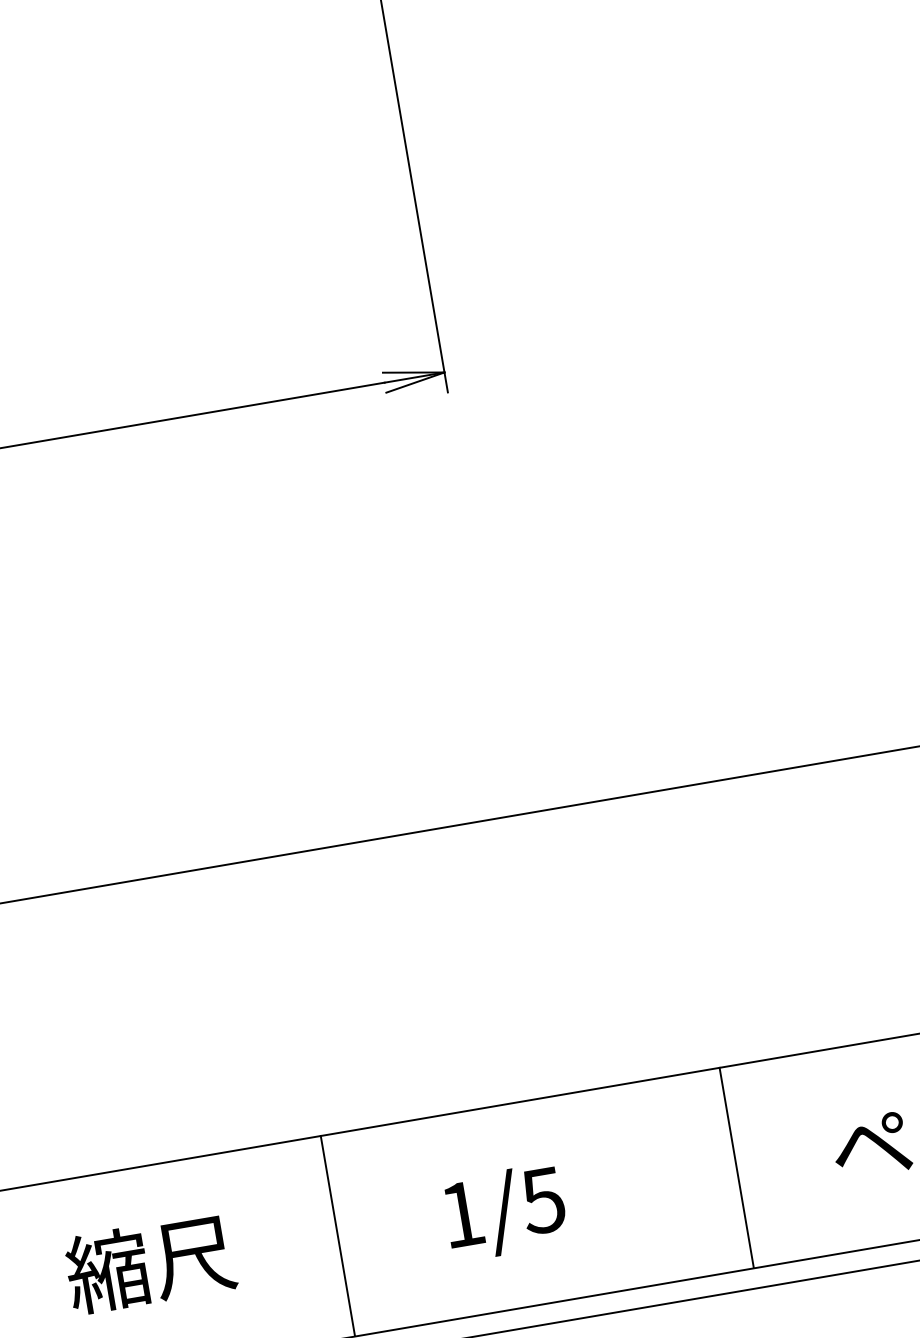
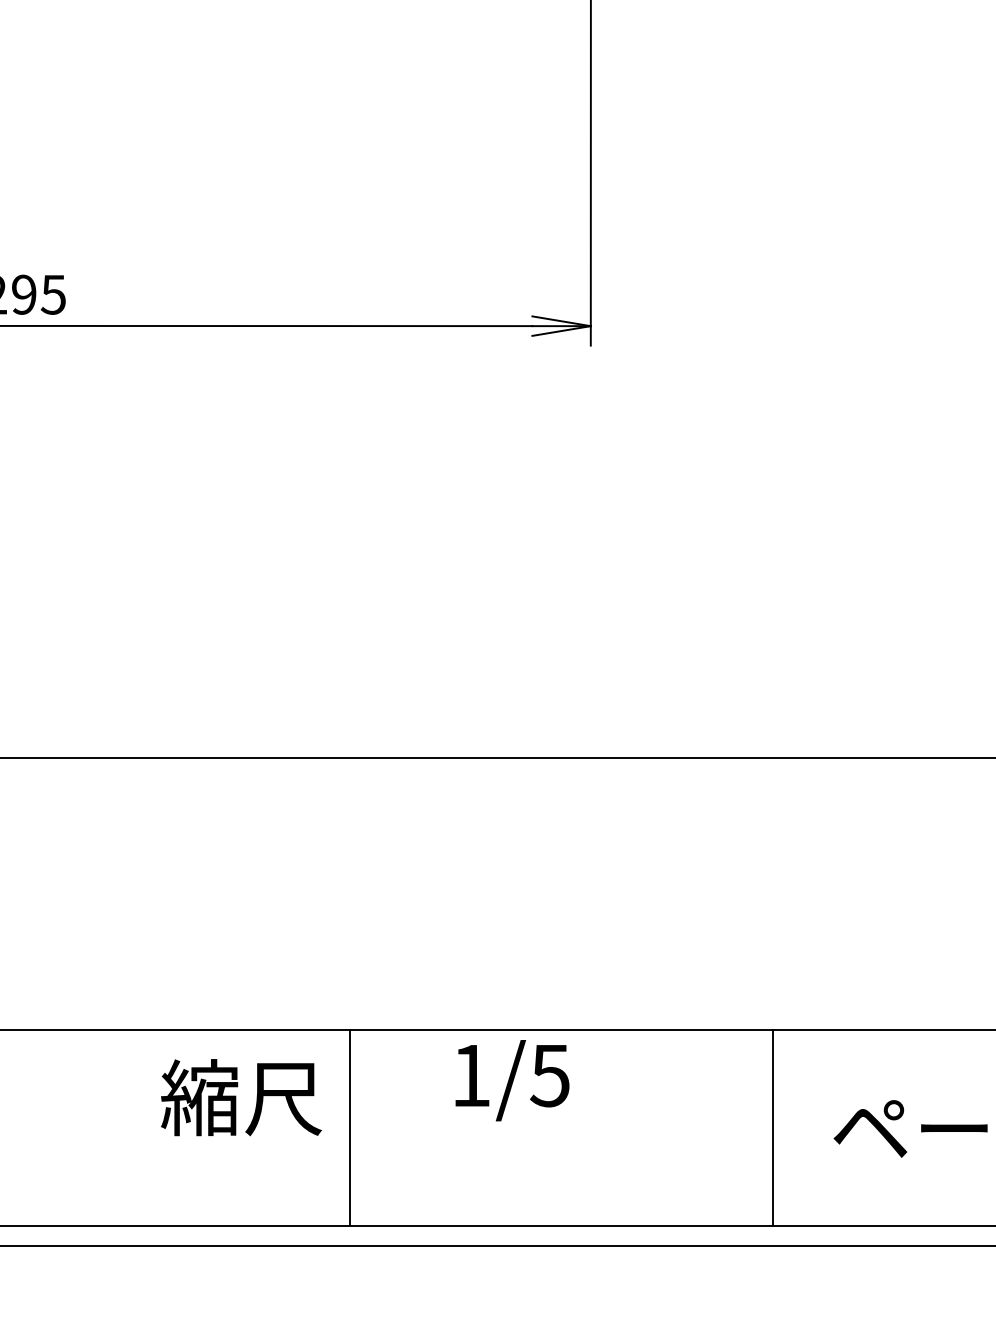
line: (737, 1167) -> (773, 1127), moved
text: (505, 1212) -> (512, 1080), moved
text: (150, 1263) -> (241, 1097), moved

